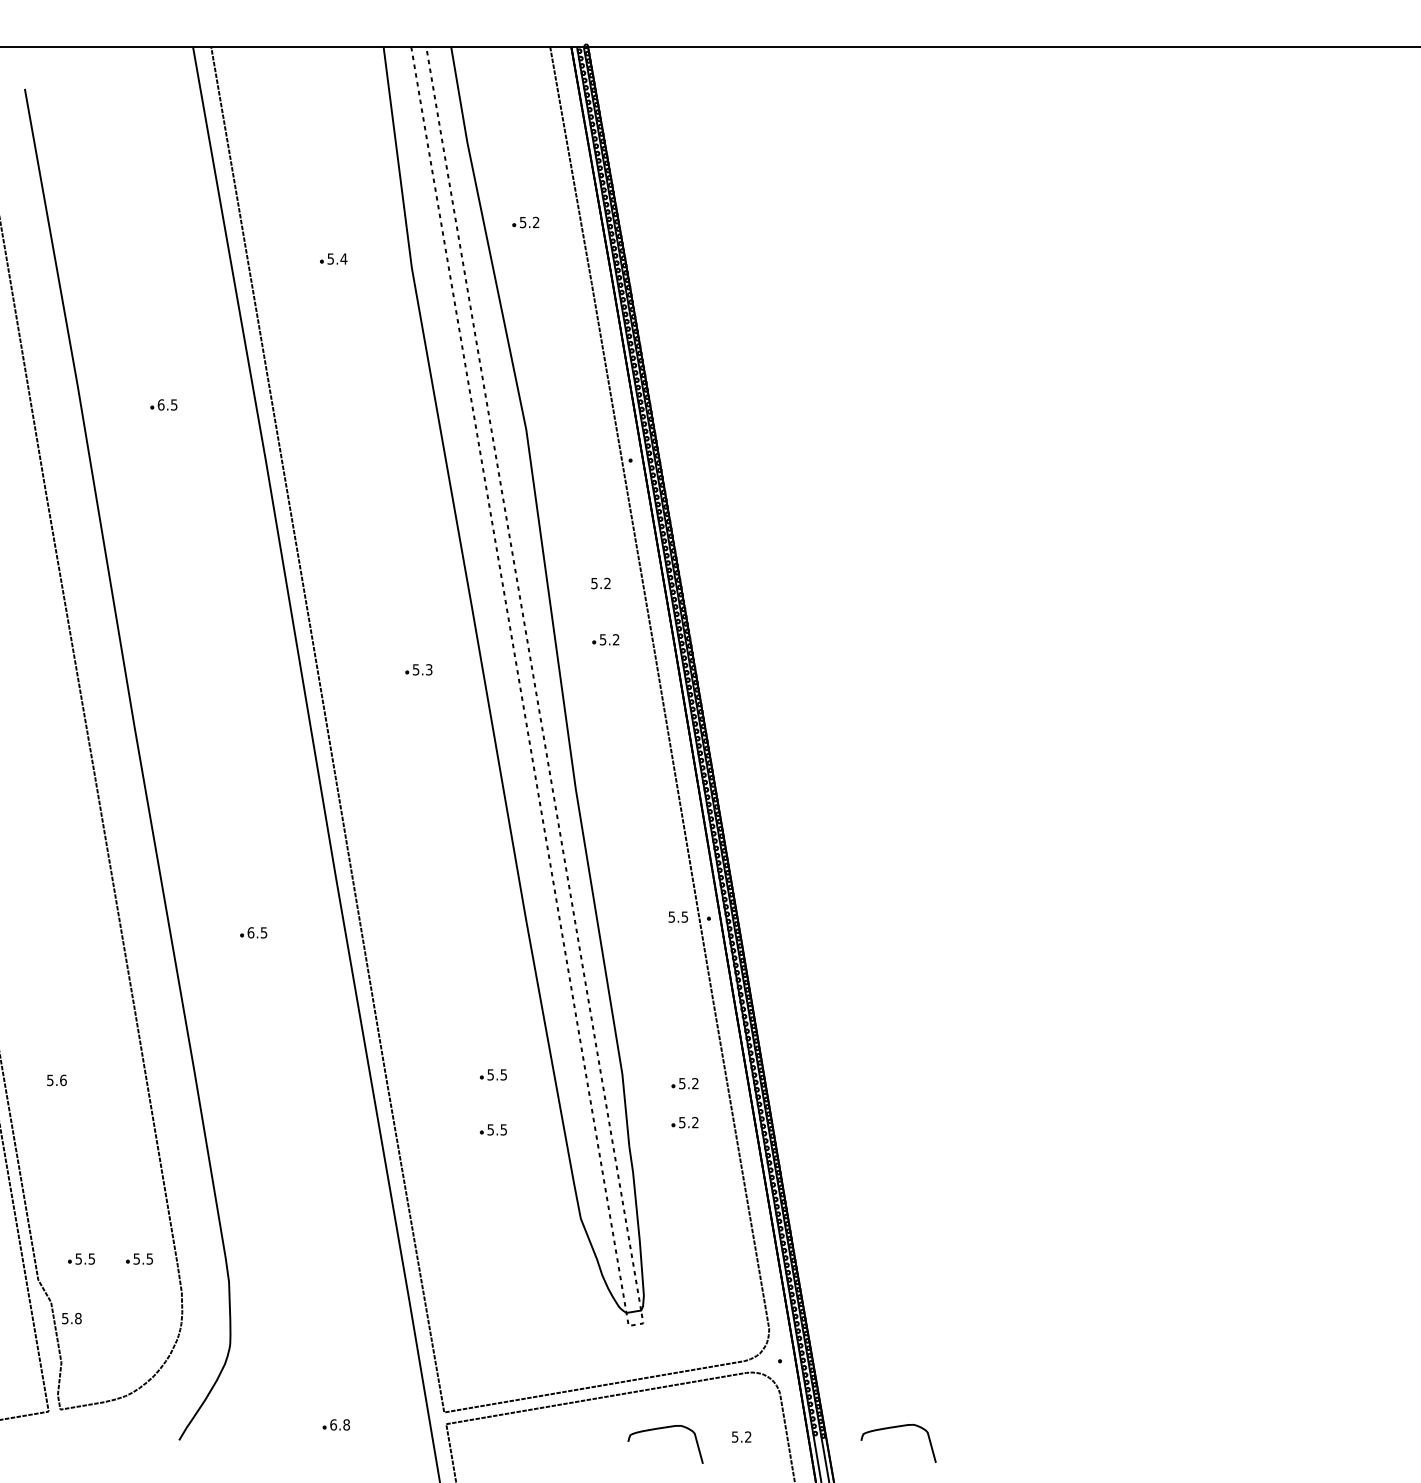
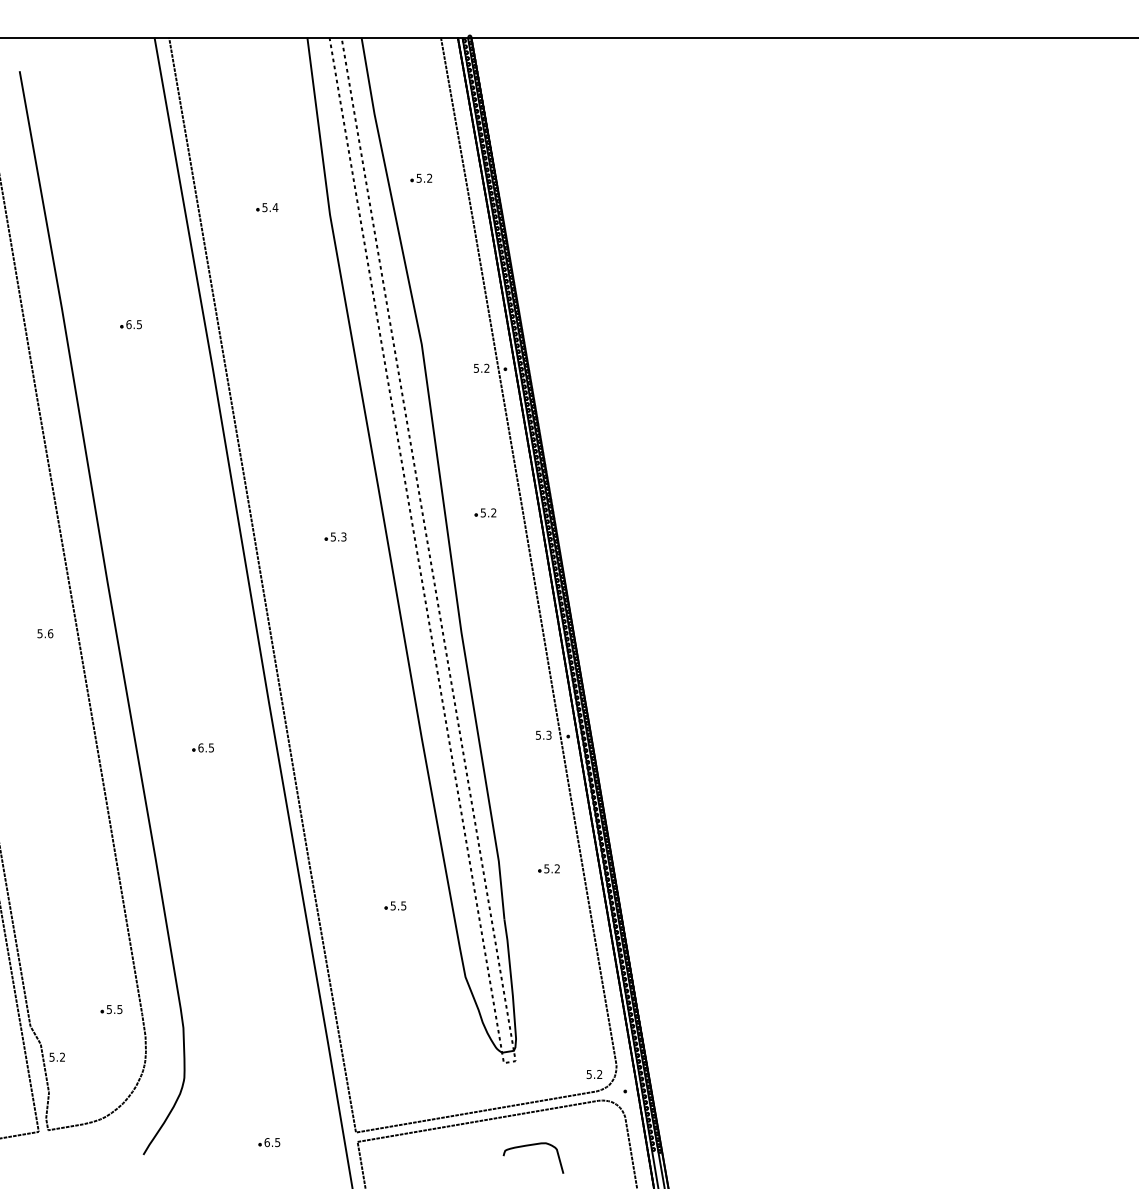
text: (600, 583) -> (481, 368), moved
text: (684, 916) -> (548, 734), 5.5 -> 5.3
part: (492, 1074) -> (394, 861), removed
text: (56, 1080) -> (45, 633), moved
part: (684, 1122) -> (548, 900), removed
part: (81, 1258) -> (65, 1009), removed
text: (78, 1318) -> (62, 1057), 5.8 -> 5.2
text: (346, 1424) -> (277, 1142), 6.8 -> 6.5
curve: (893, 1428) -> (716, 1145), removed
text: (741, 1436) -> (594, 1074), moved

